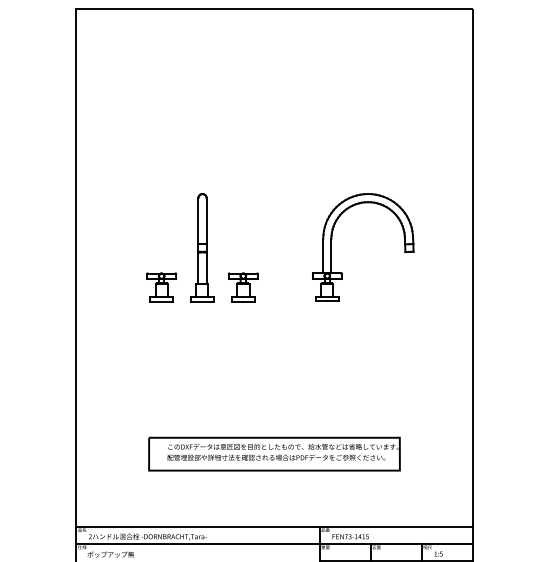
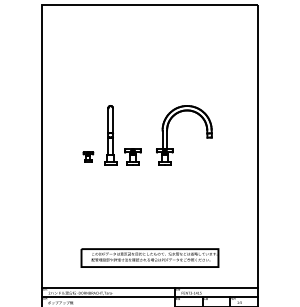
part: (332, 248) -> (167, 135), moved
part: (161, 286) -> (88, 156), size x0.6
part: (273, 453) -> (149, 257), moved

